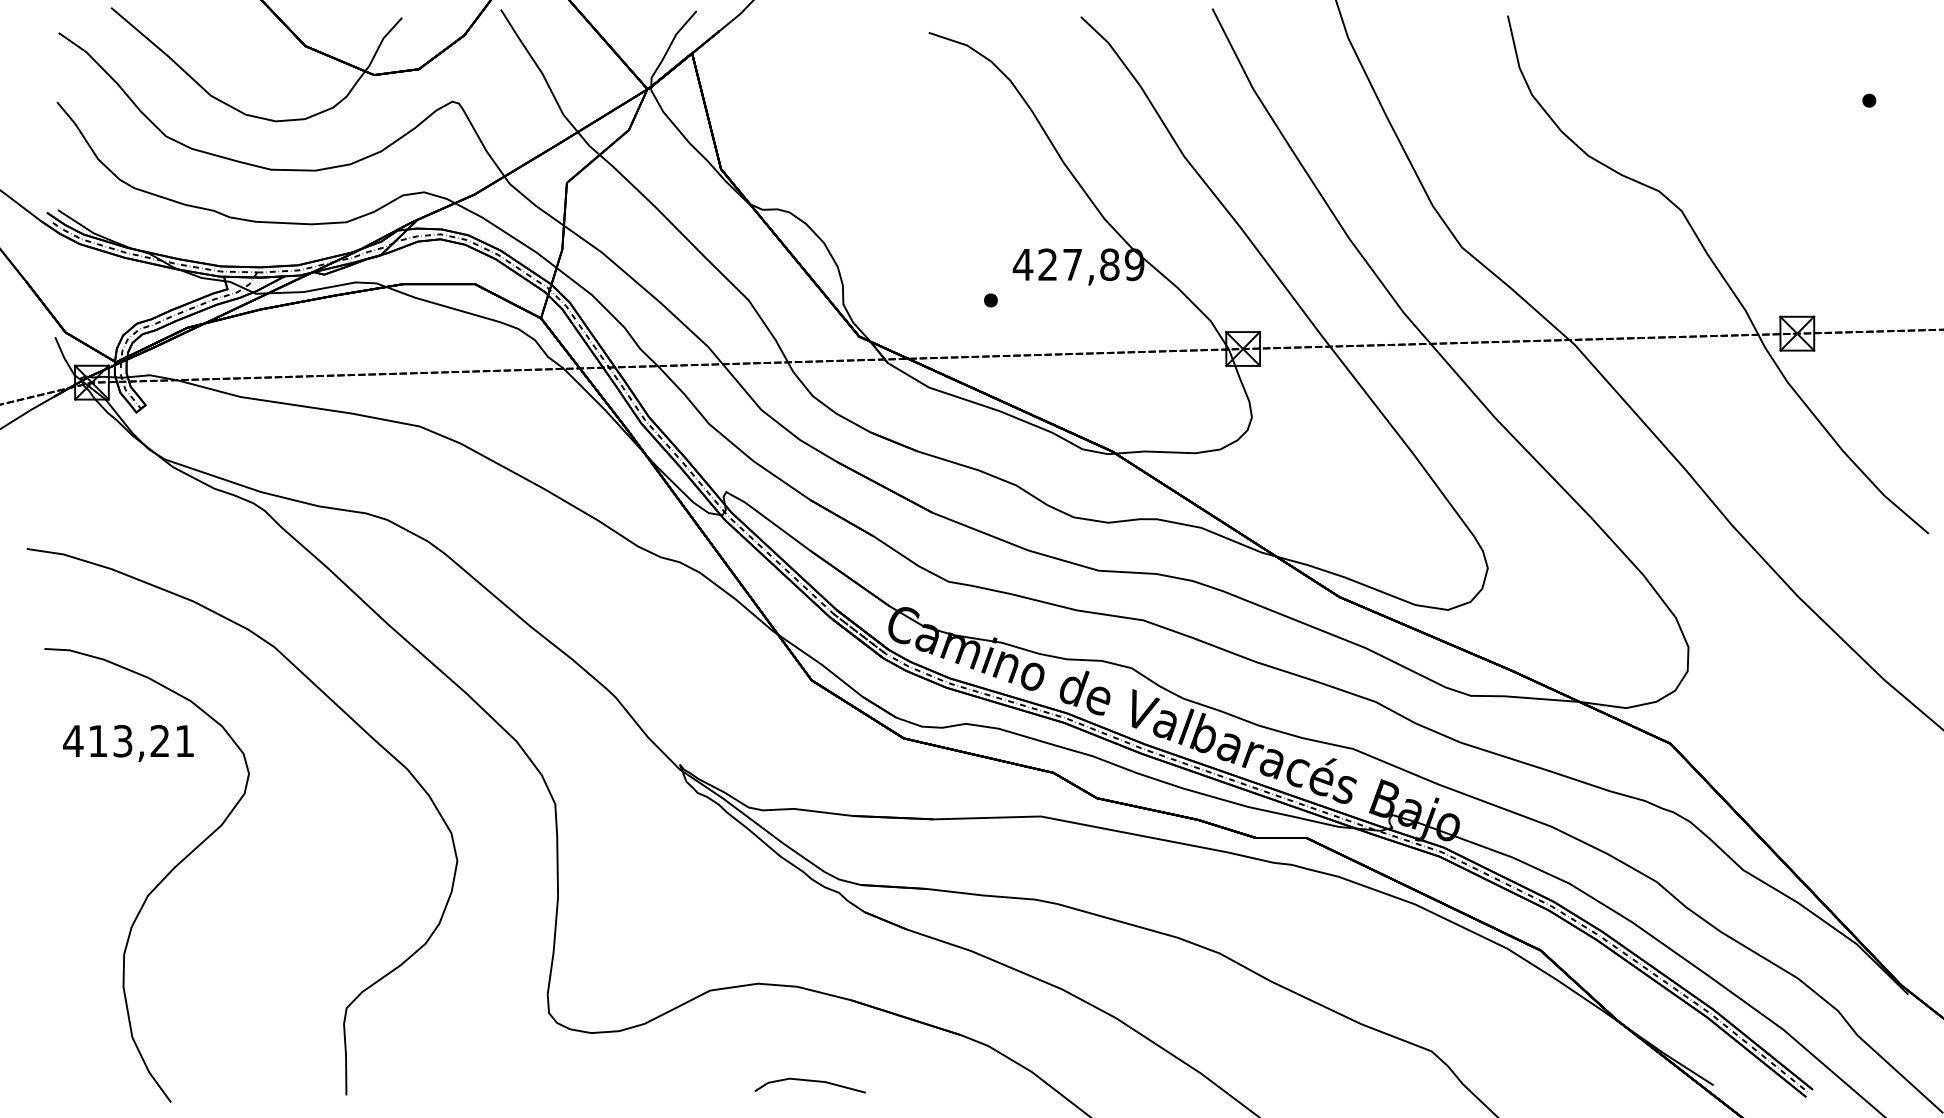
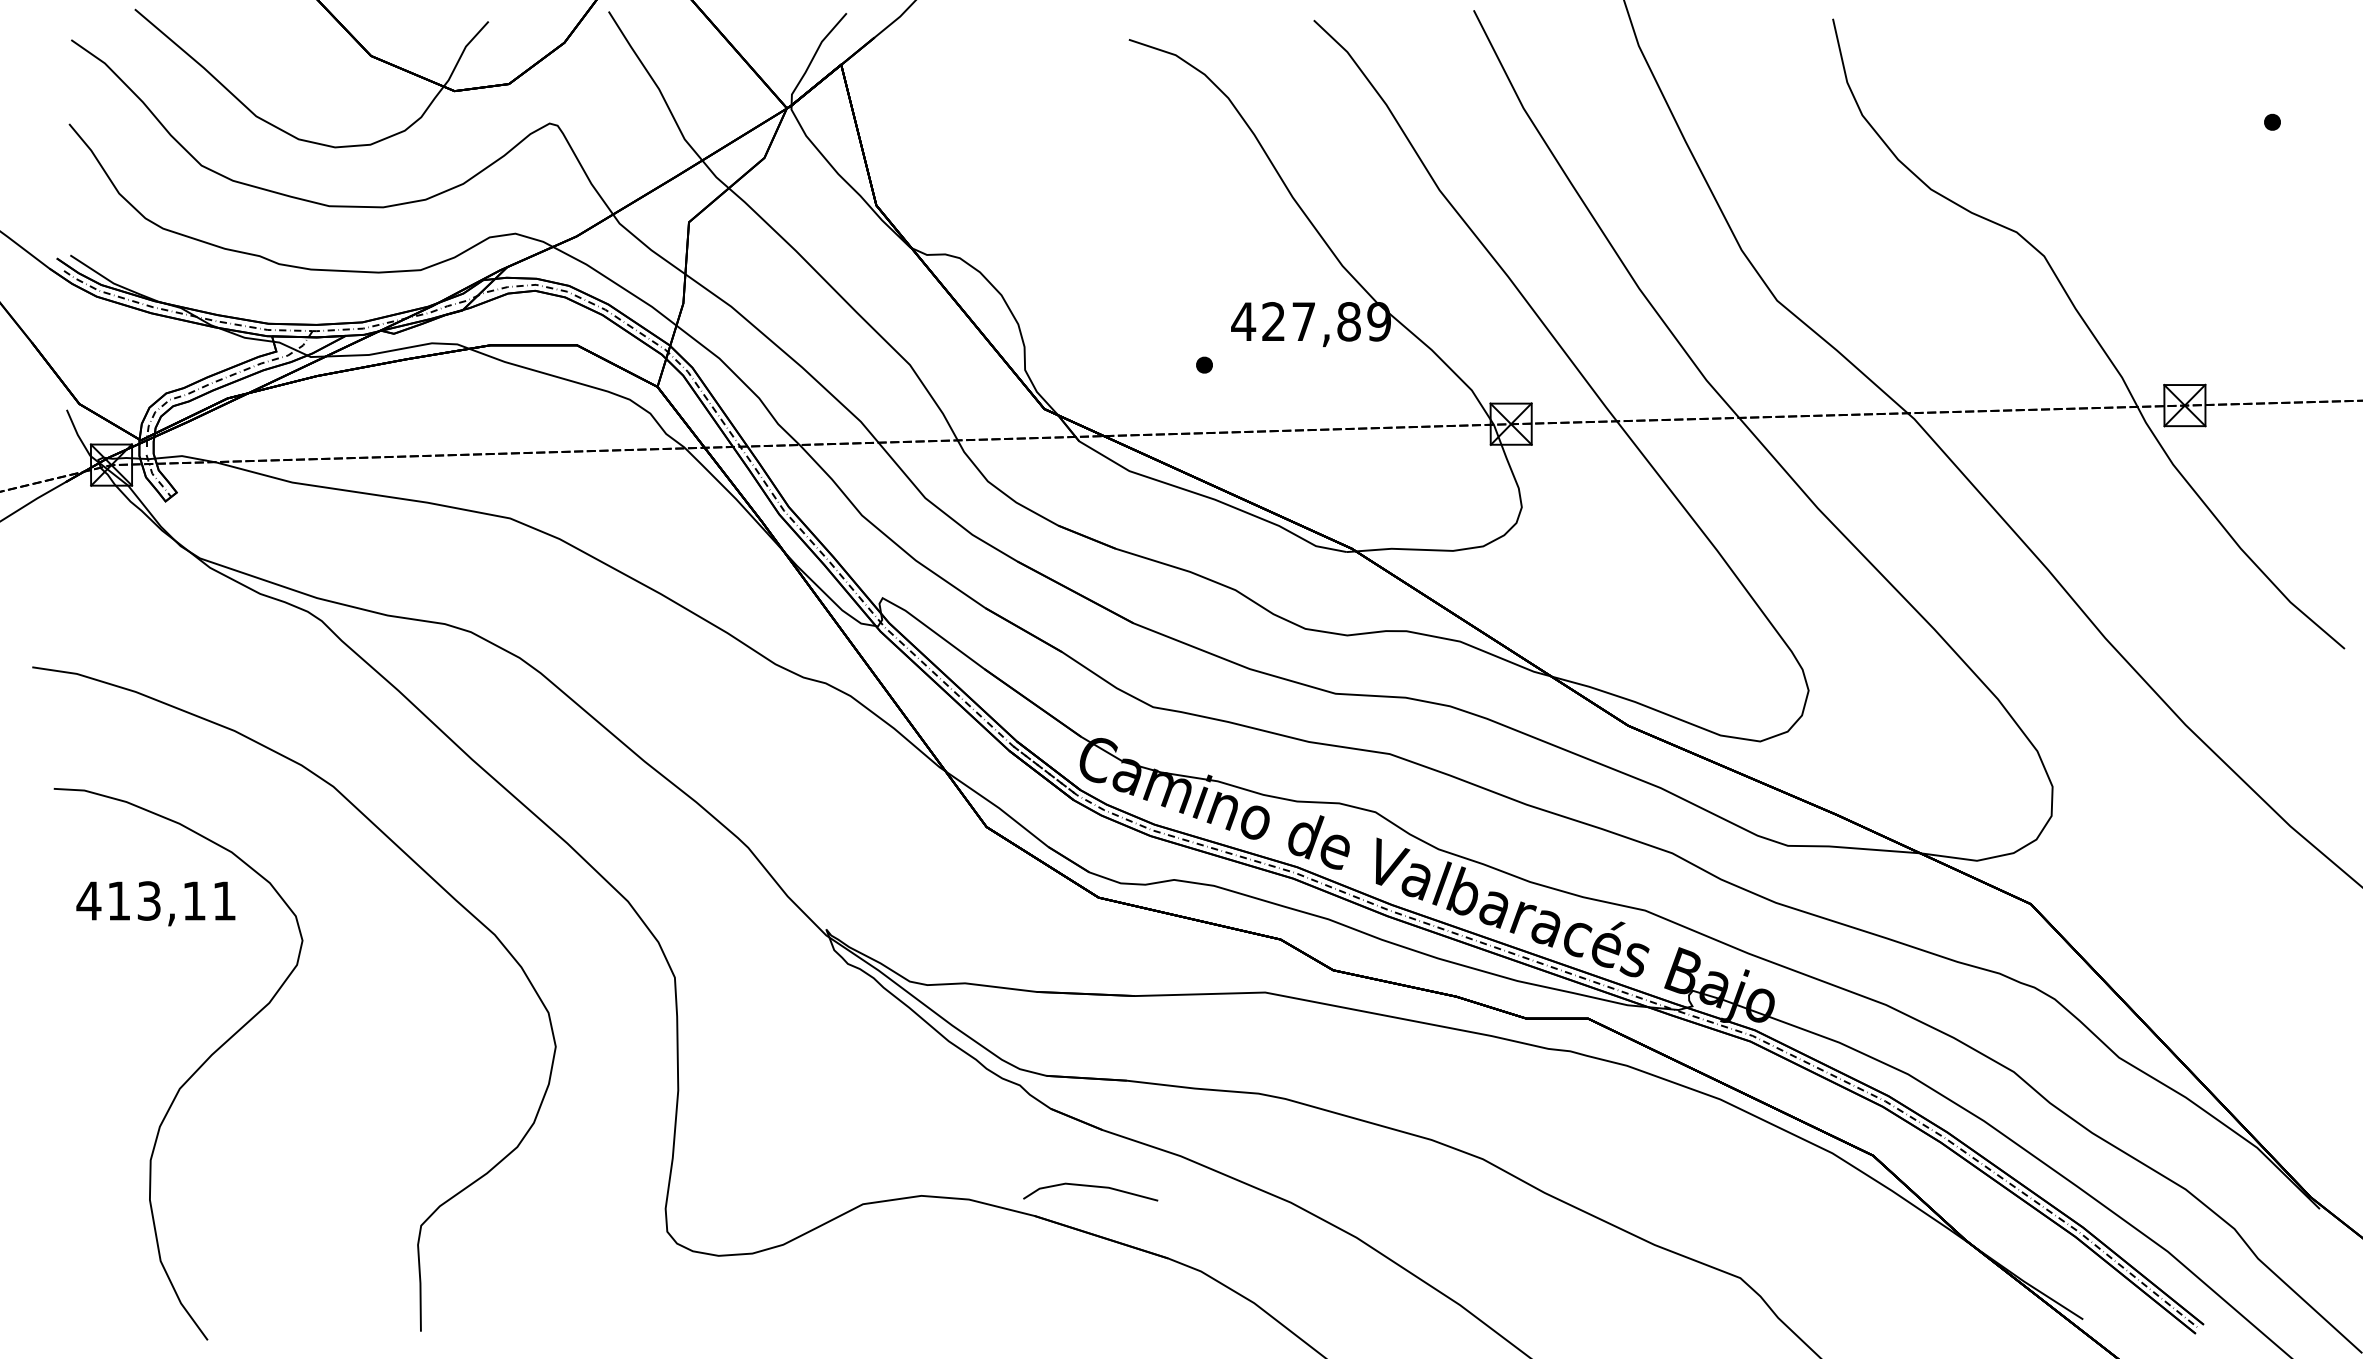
text: (159, 740) -> (193, 900), 413,21 -> 413,11
line: (809, 1081) -> (1089, 1187), moved

